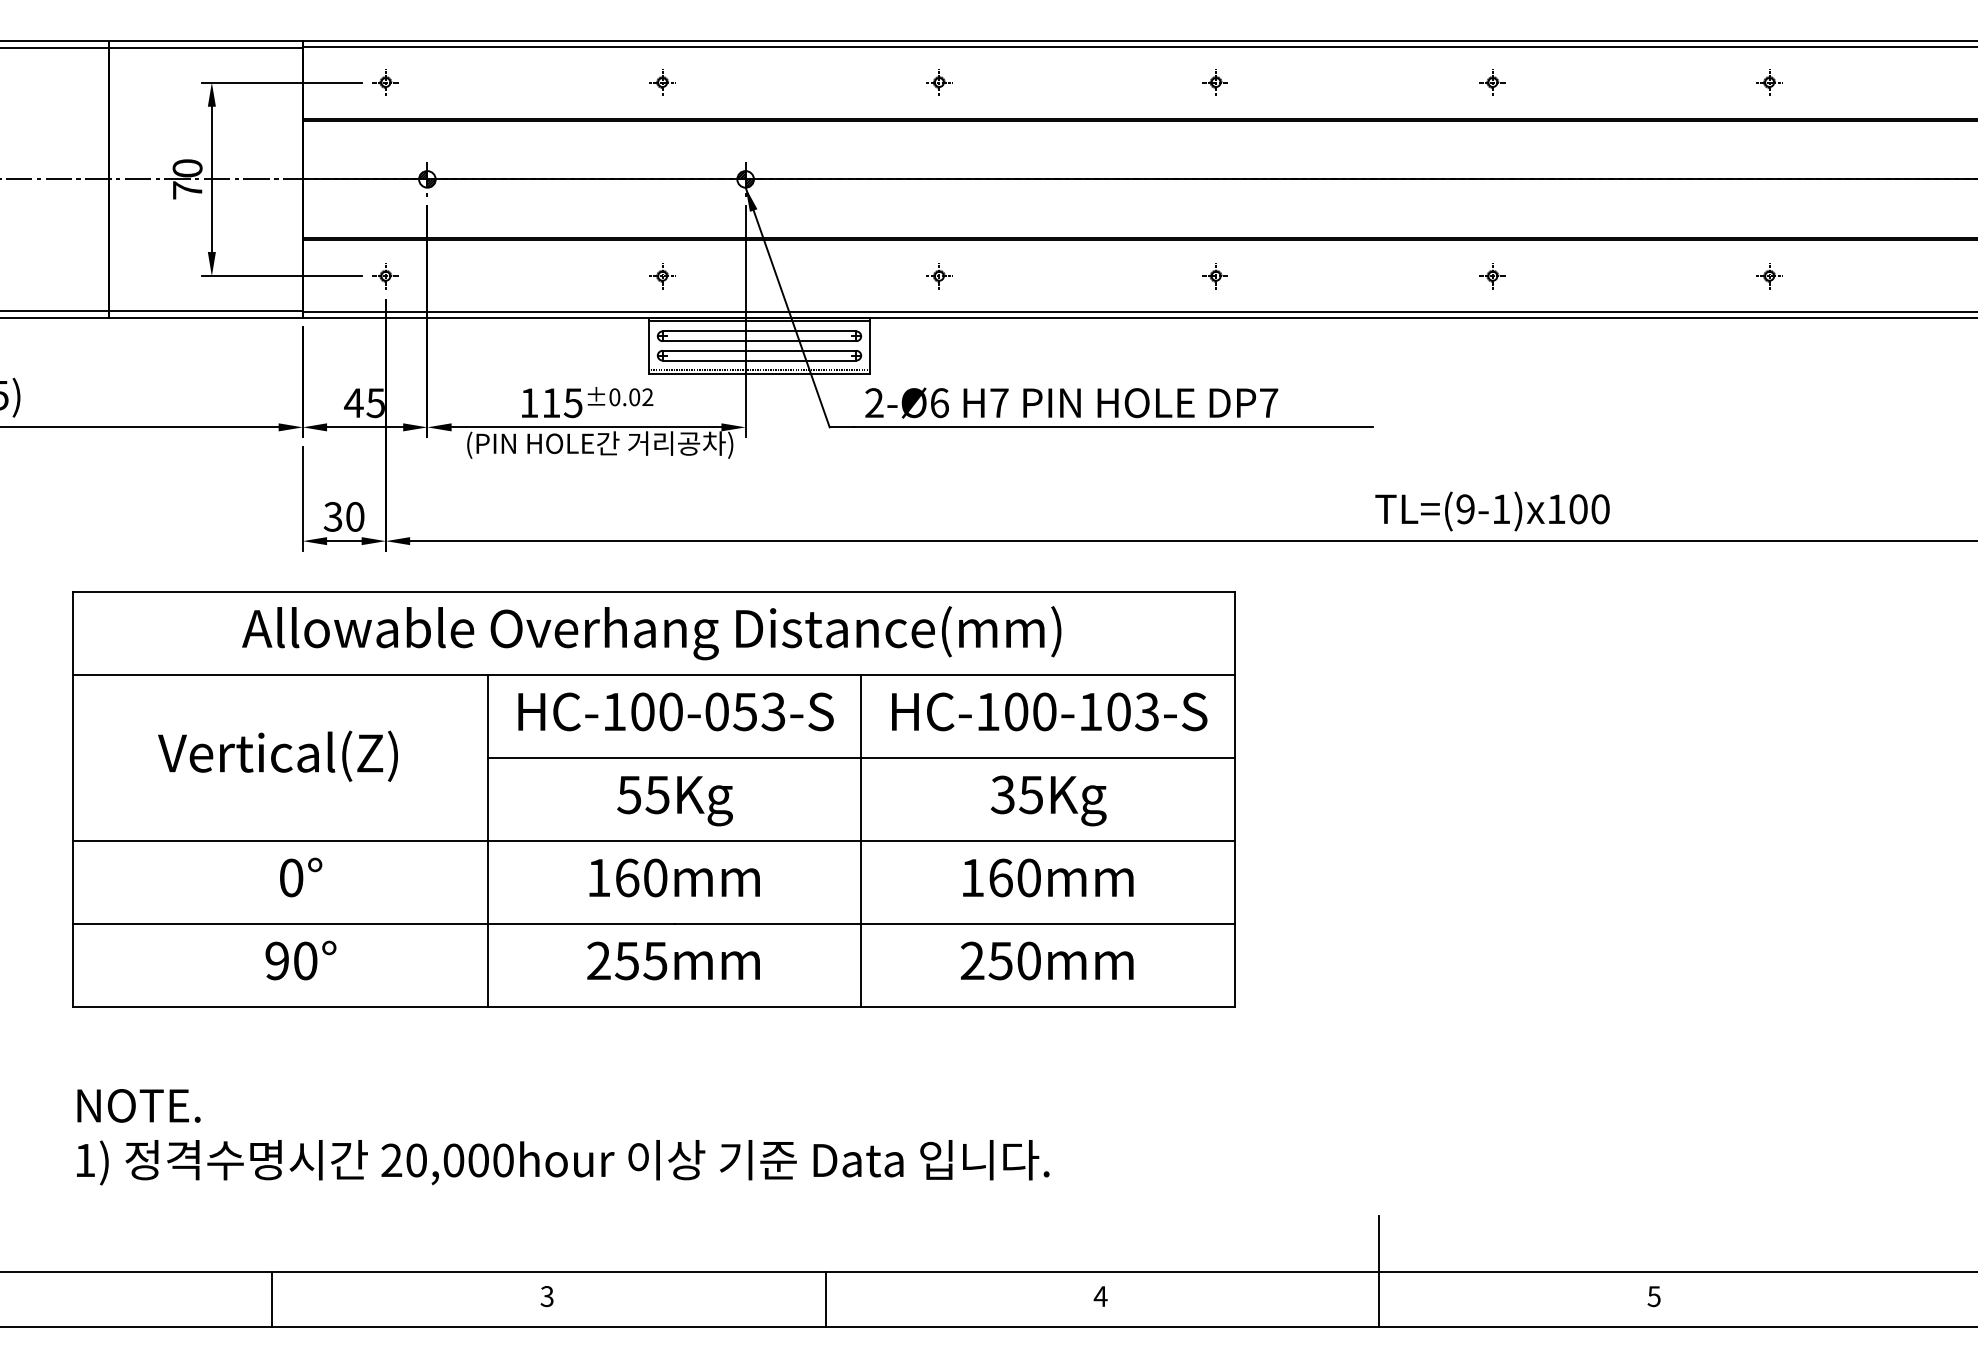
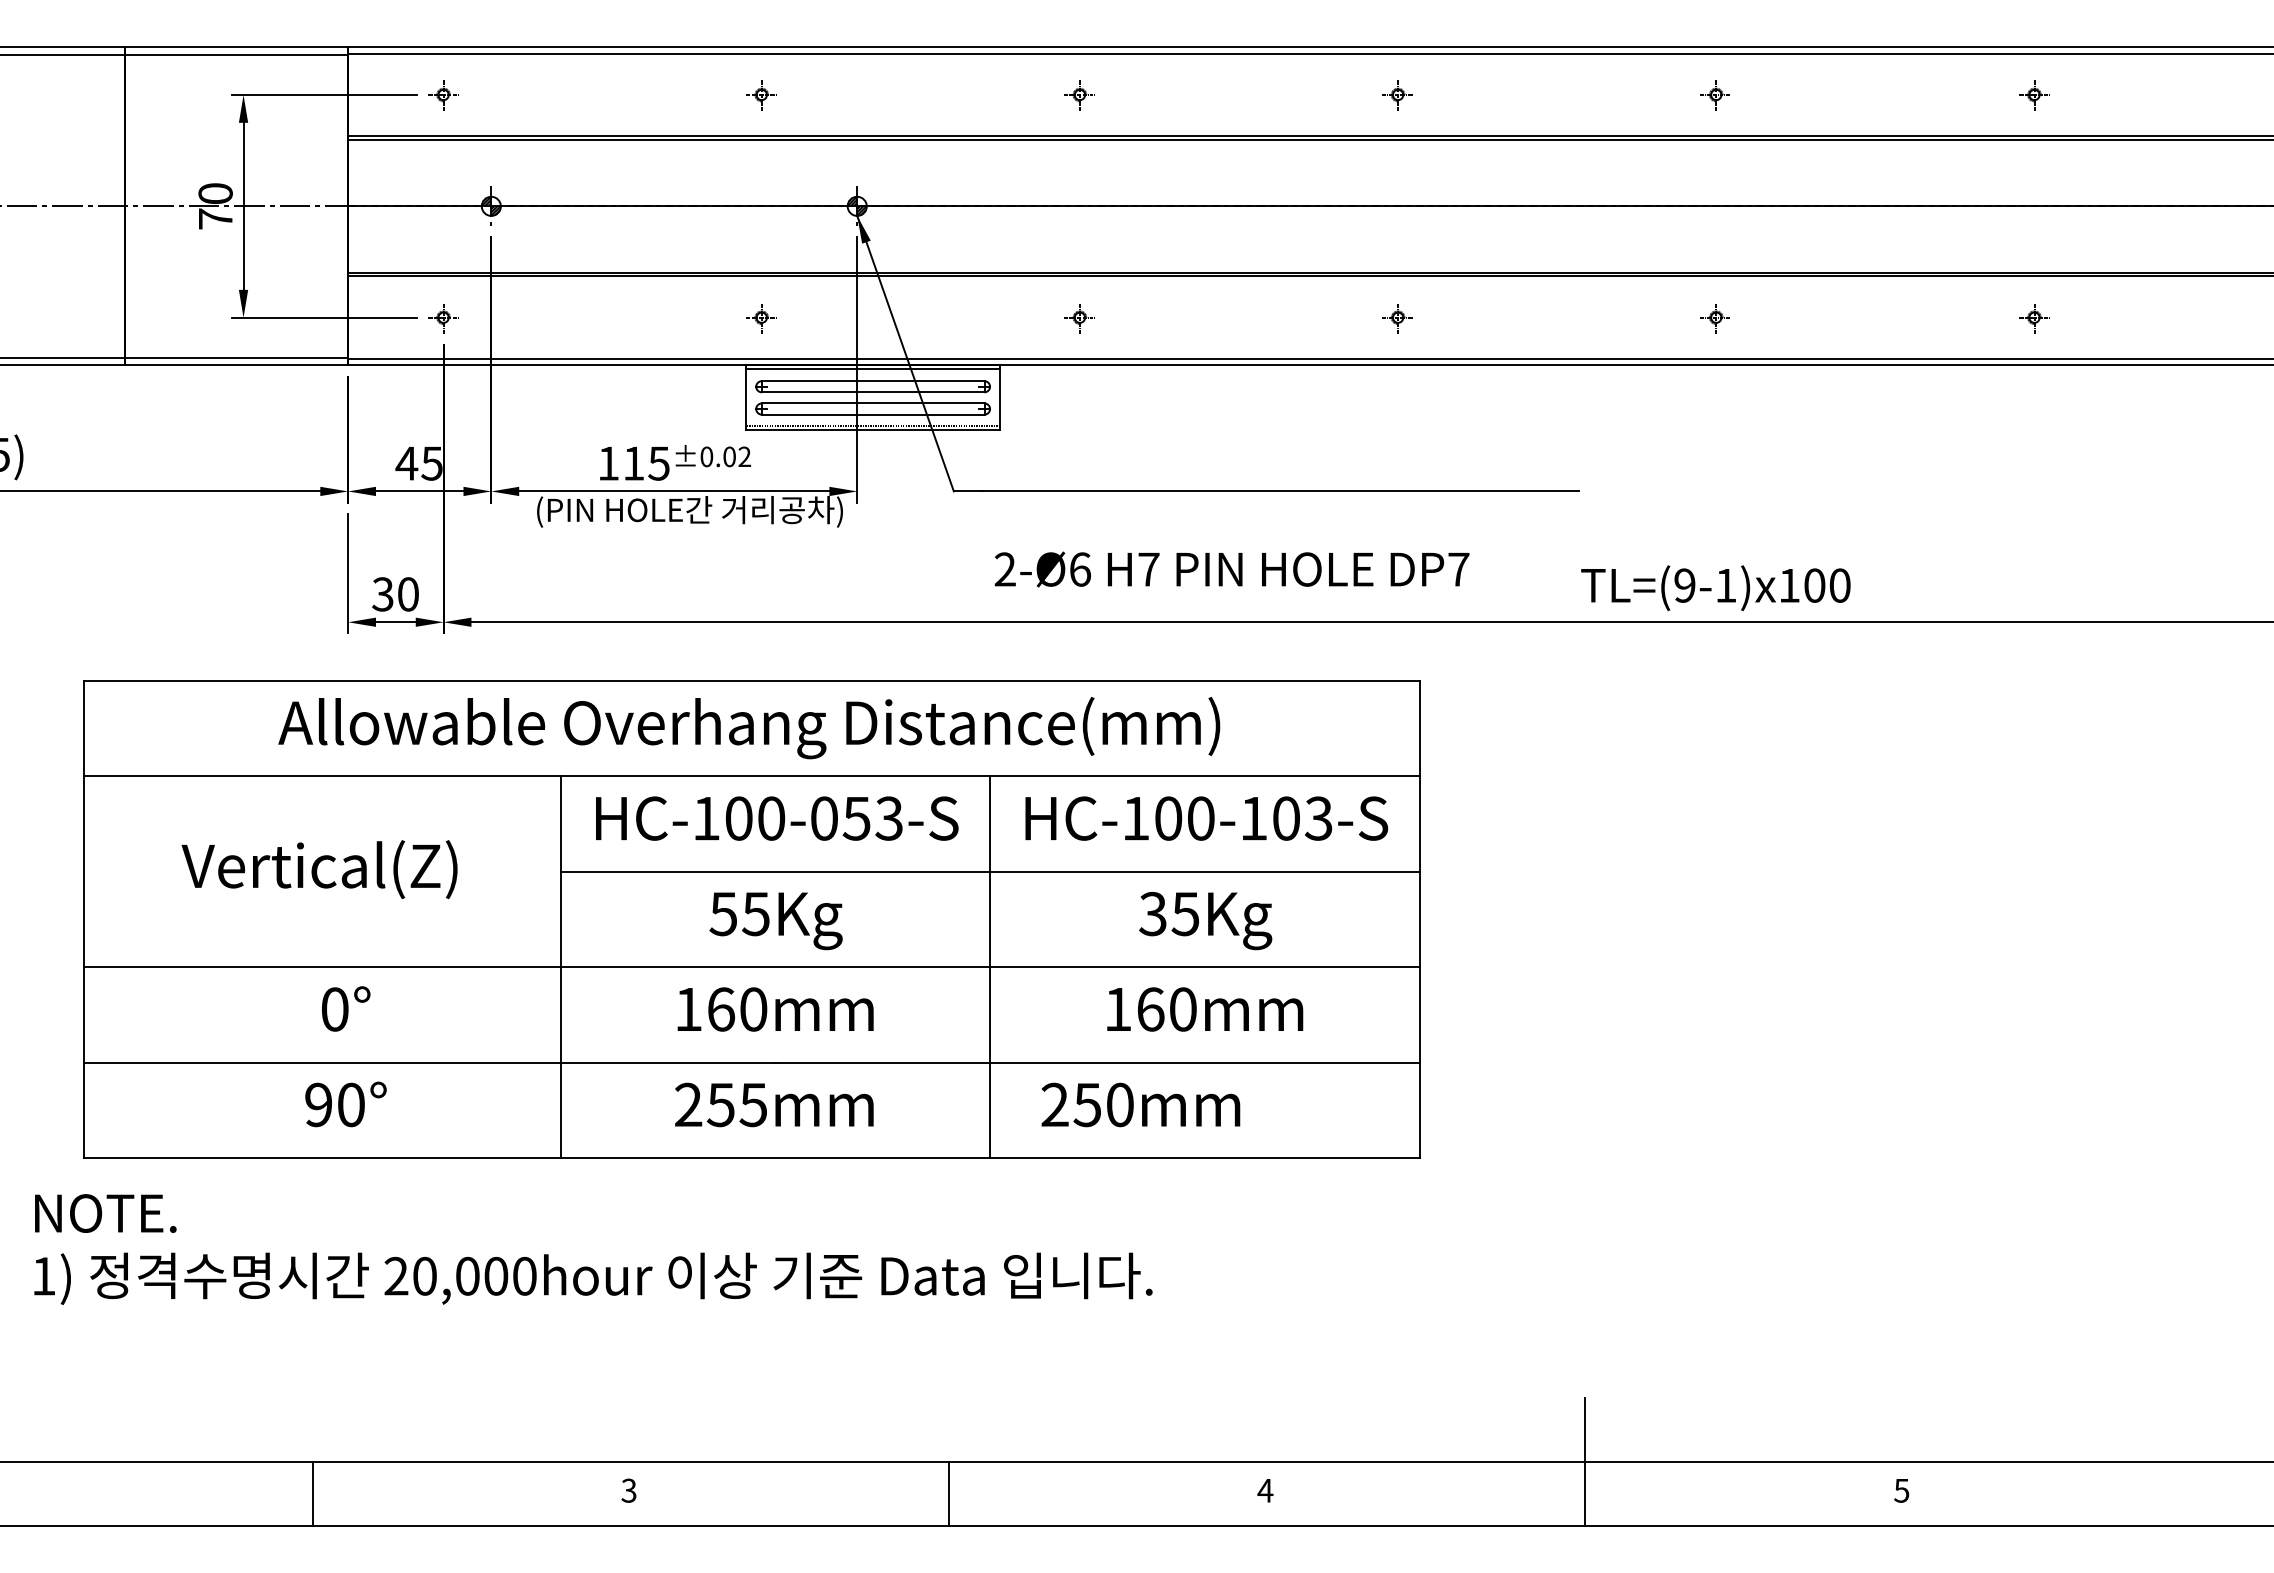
text: (1071, 403) -> (1231, 569), moved
text: (1046, 960) -> (1140, 1104), moved
text: (563, 1137) -> (593, 1249), moved

